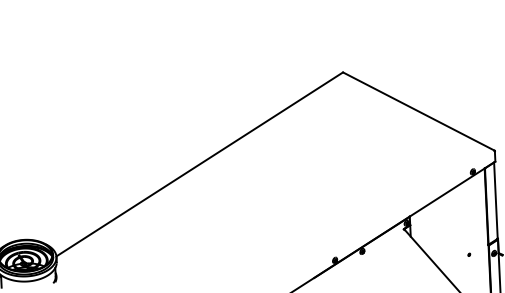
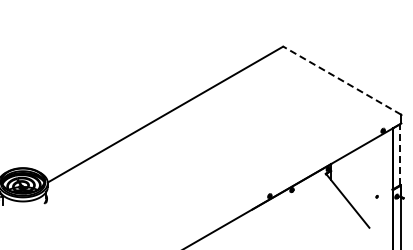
line: (419, 111) -> (342, 80), solid -> dashed
line: (496, 200) -> (400, 154), solid -> dashed

